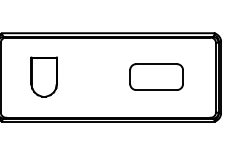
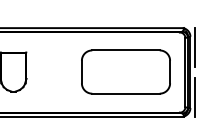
line: (225, 52) -> (194, 47), added
part: (156, 76) -> (125, 71), size x1.67
line: (225, 101) -> (194, 96), added

